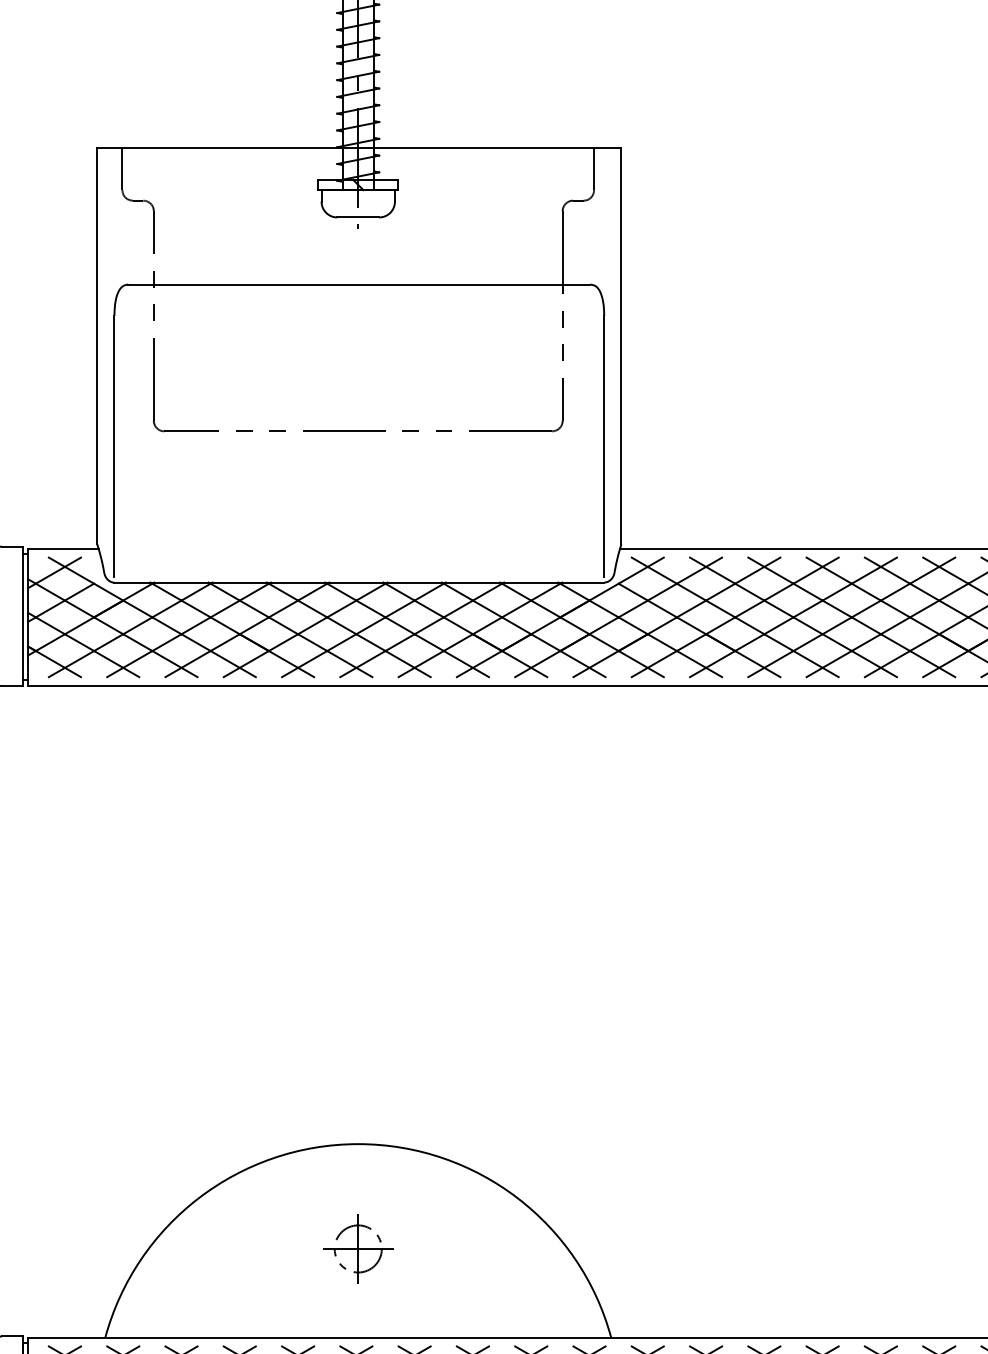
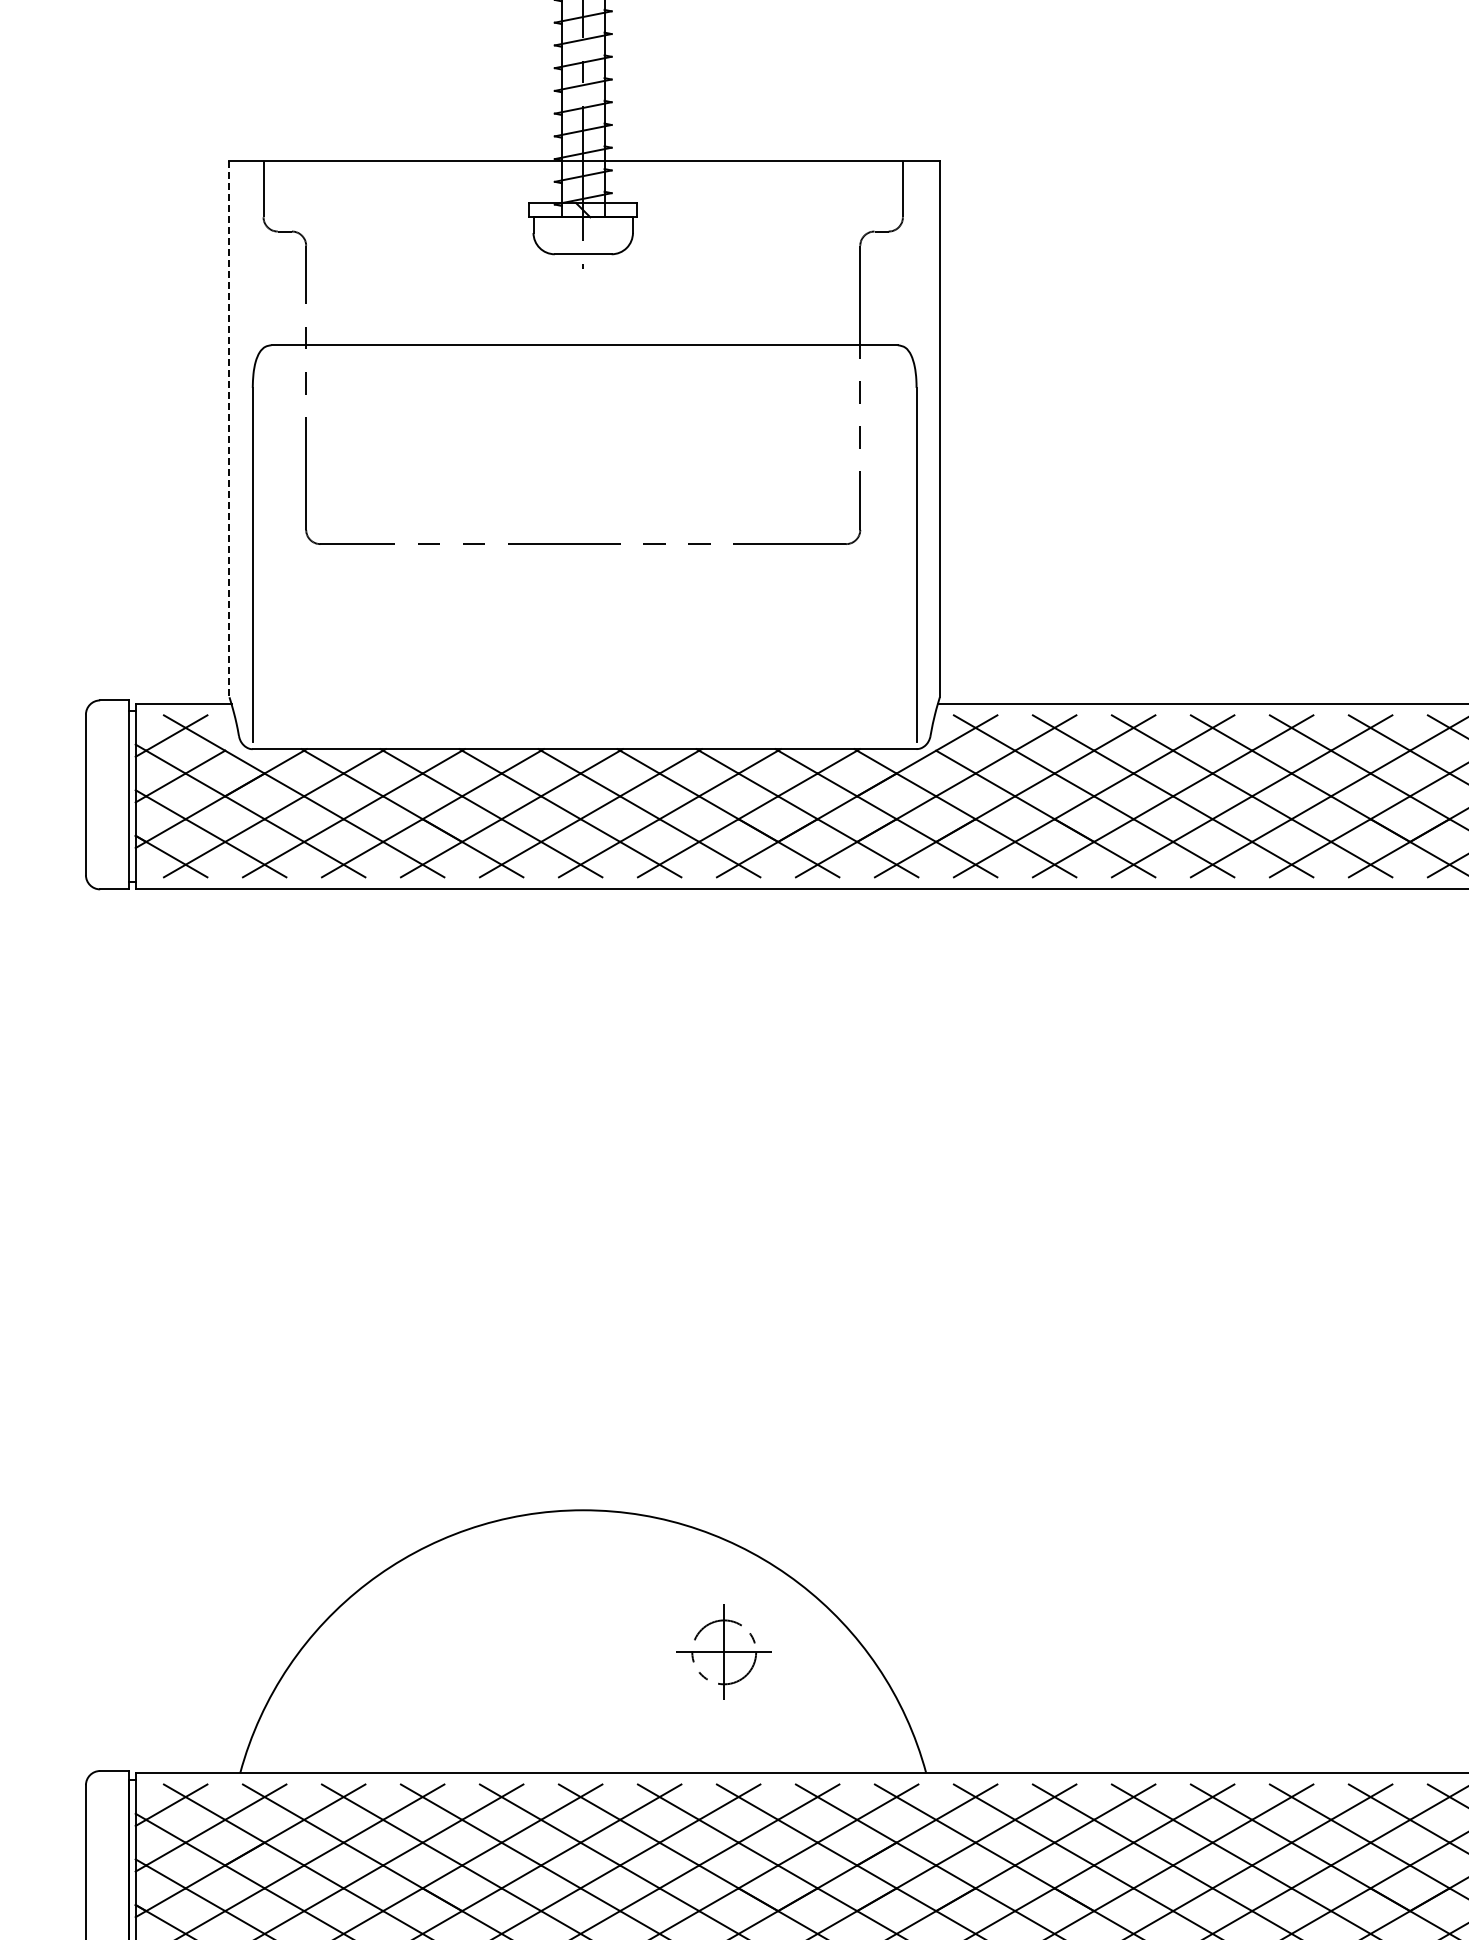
line: (97, 346) -> (229, 429), solid -> dashed
part: (357, 1248) -> (723, 1651), moved

